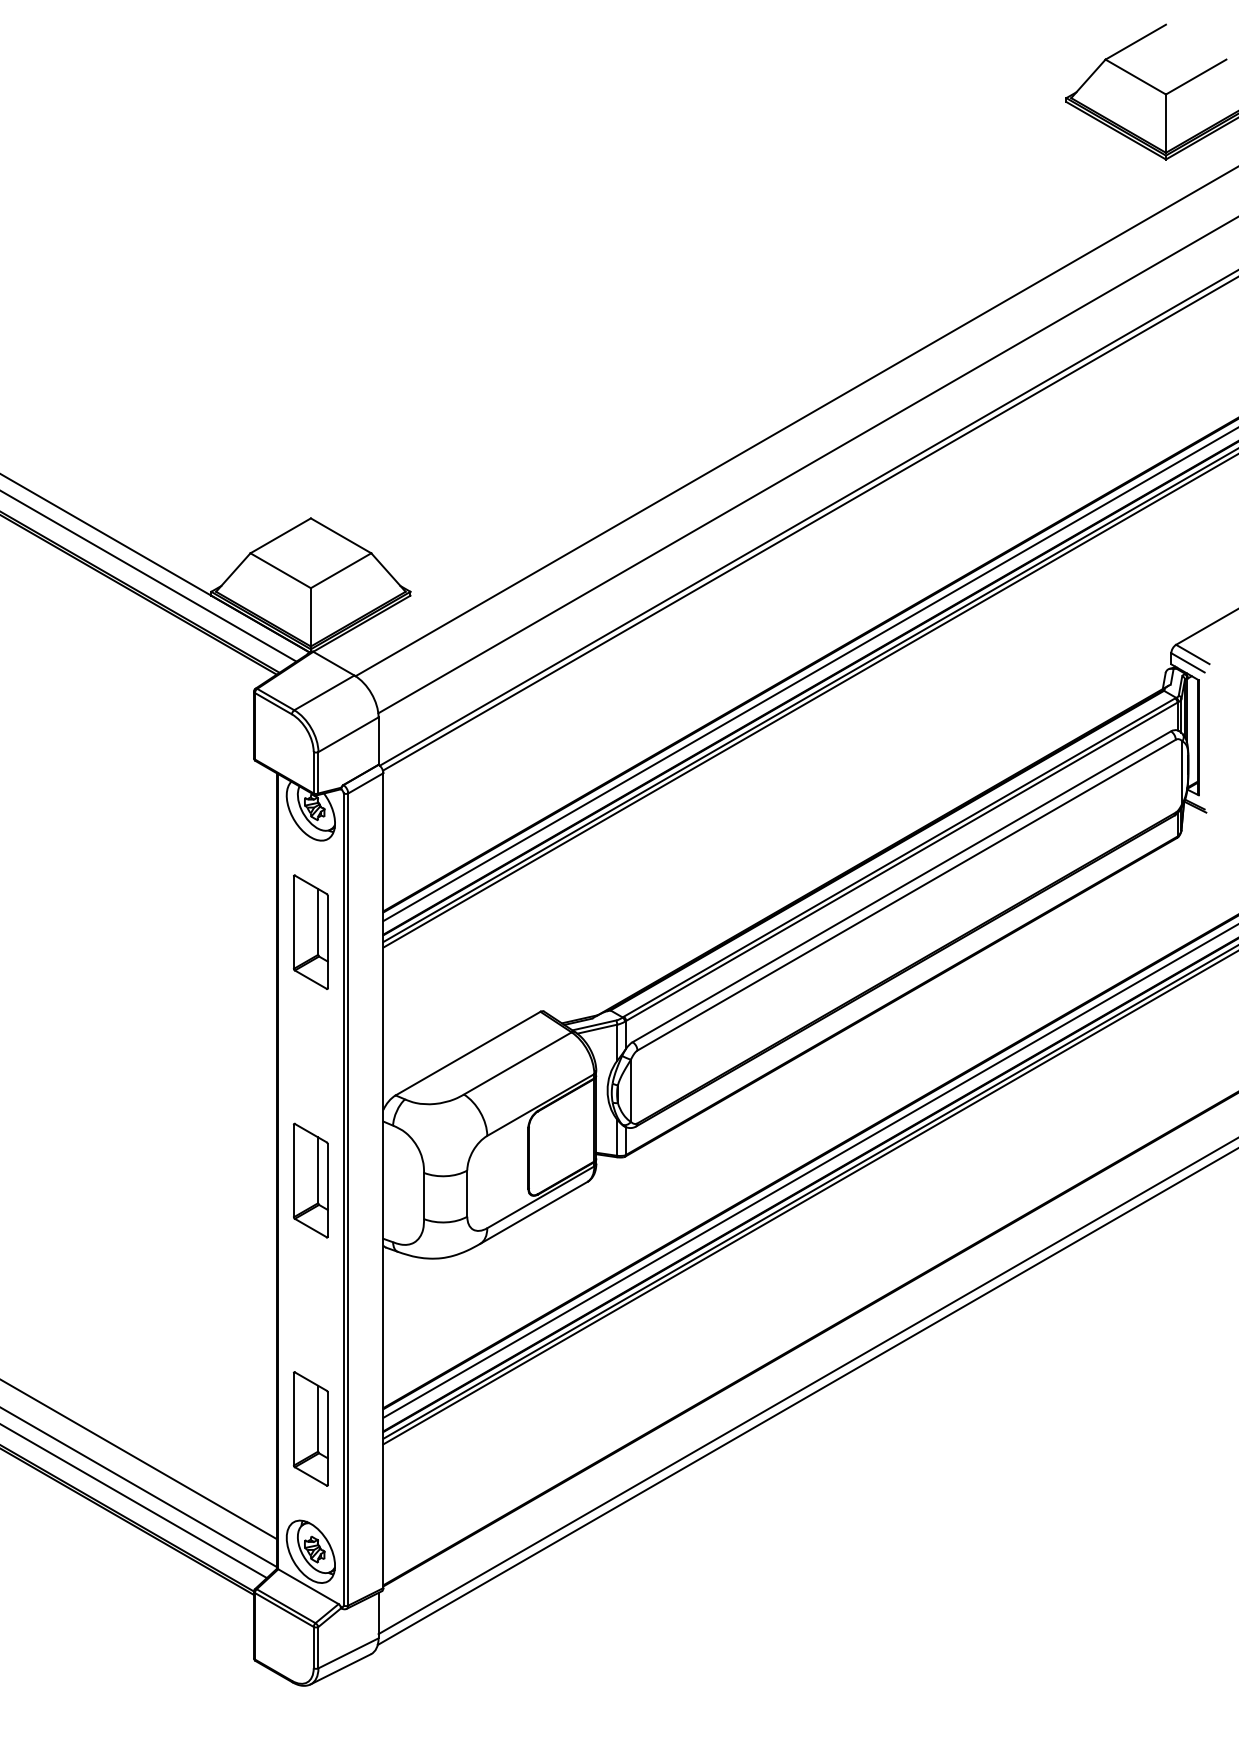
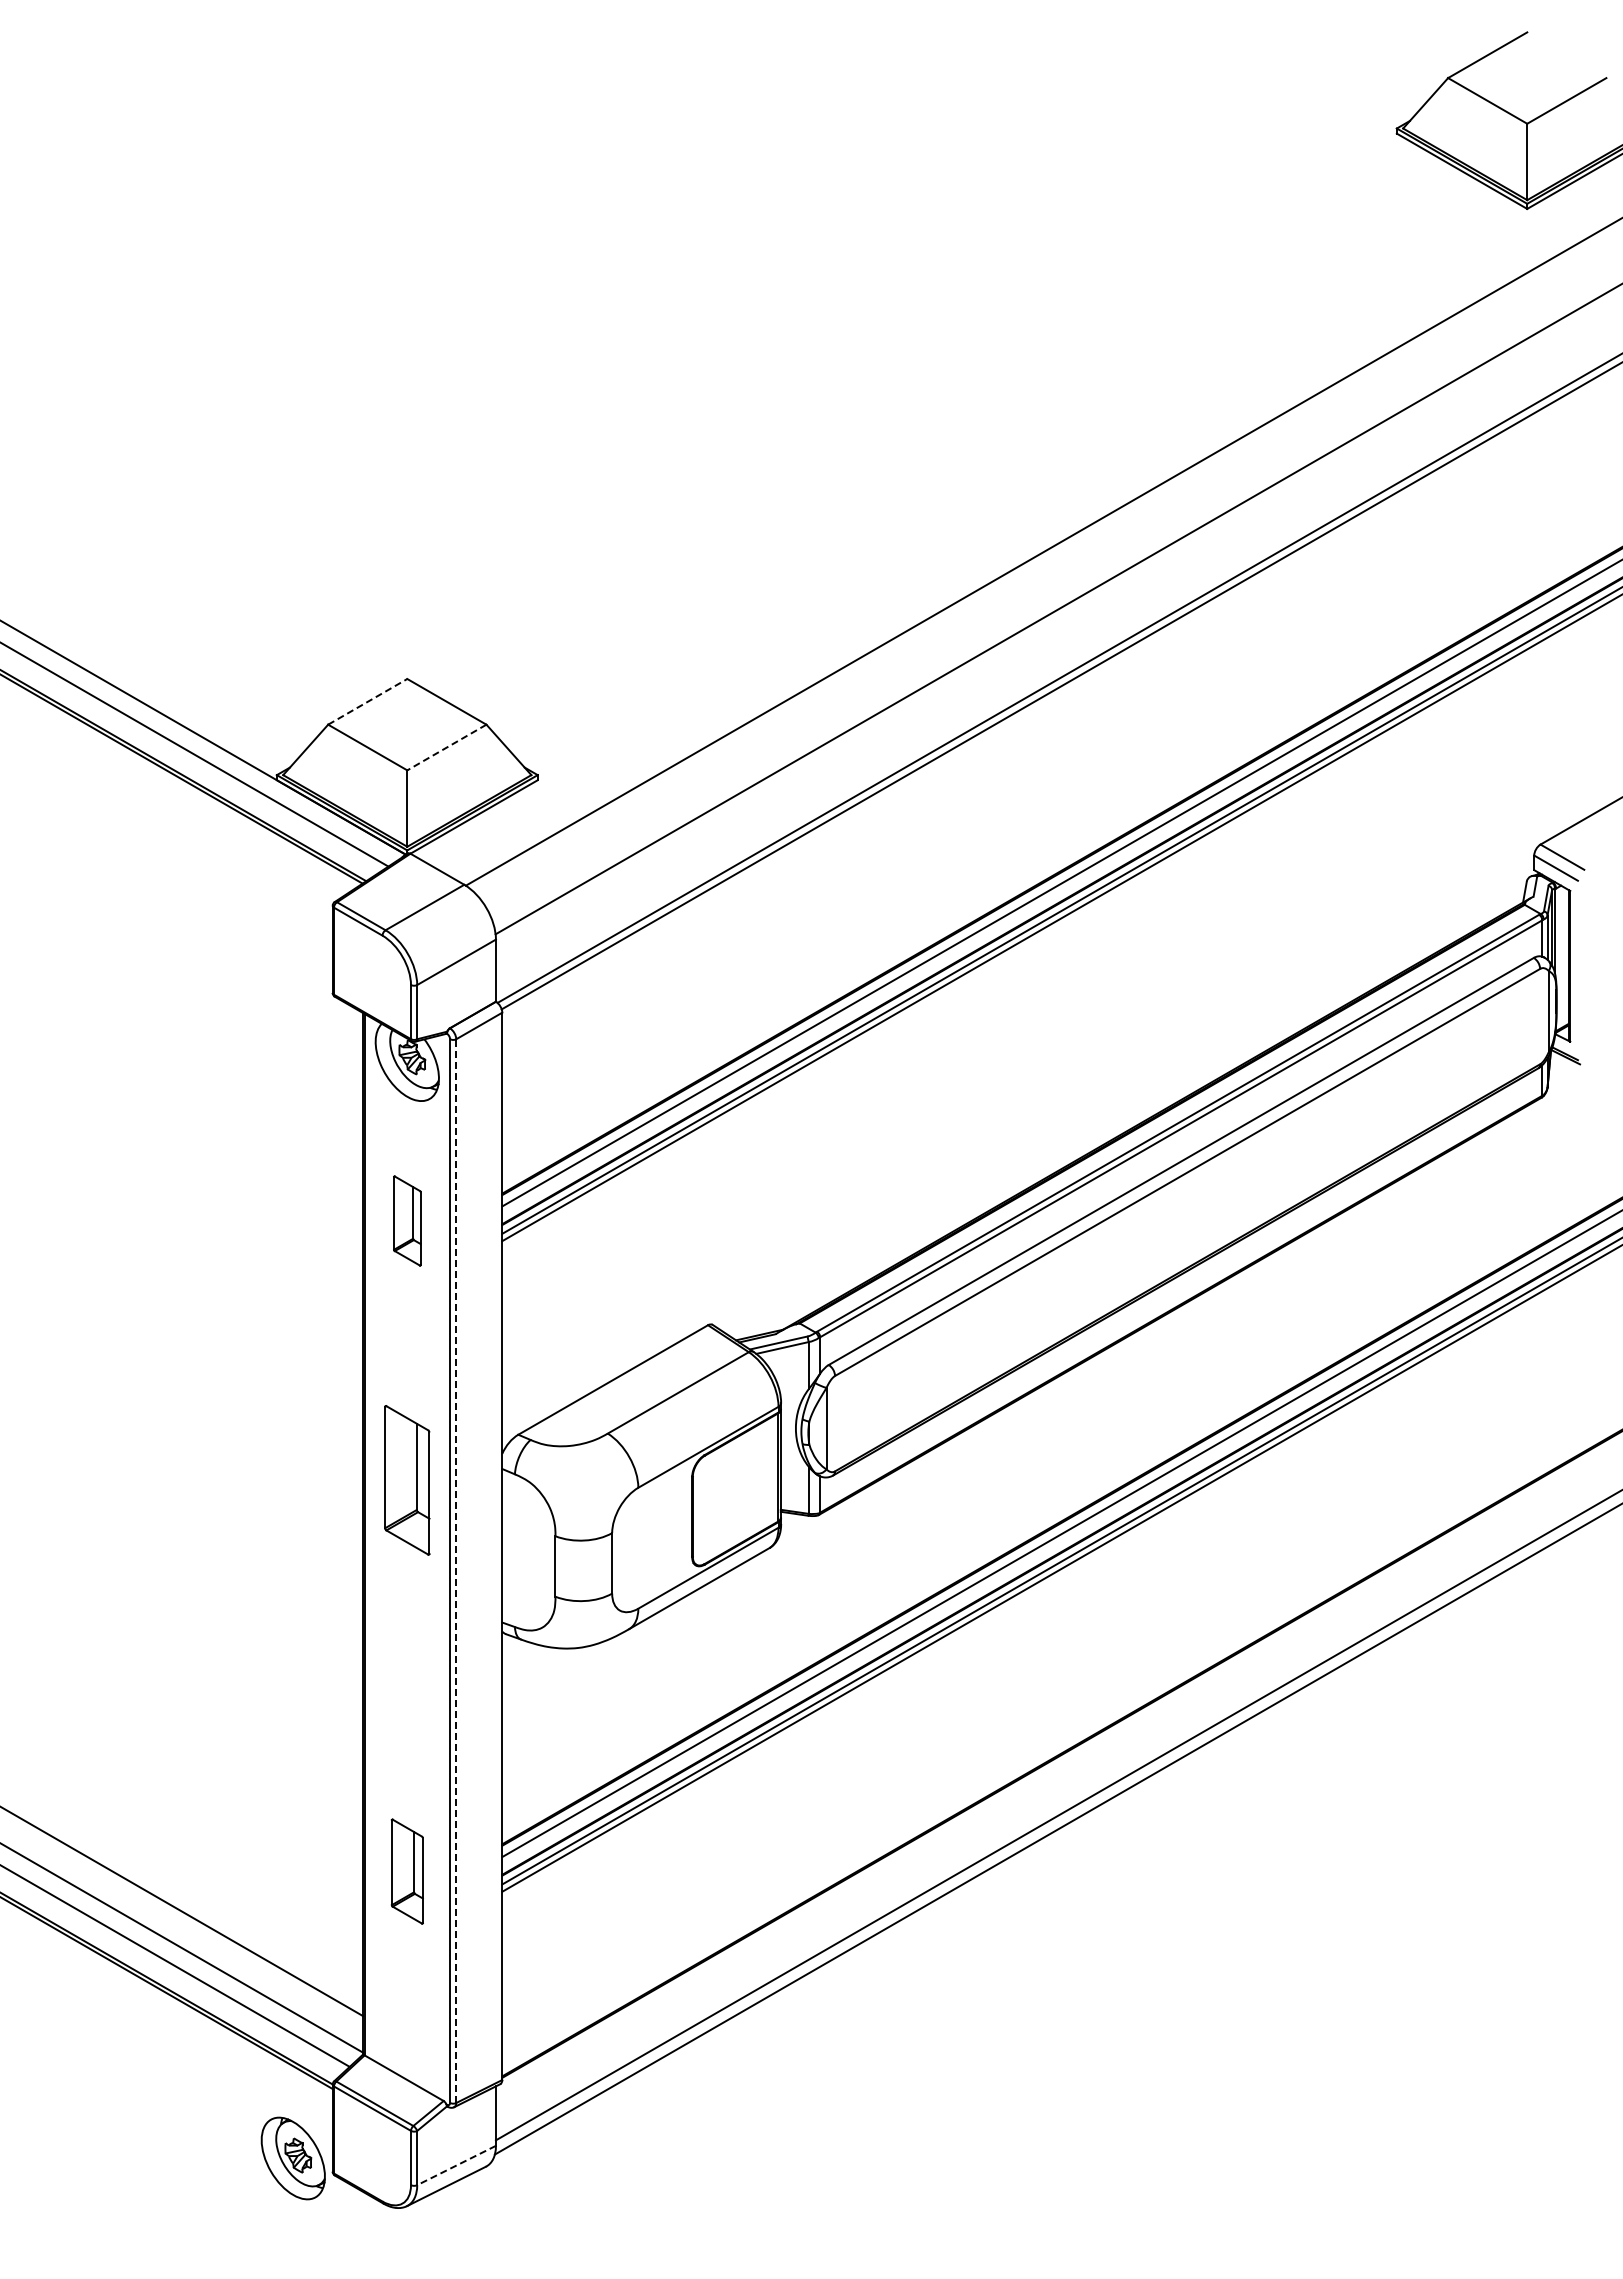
line: (280, 535) -> (367, 701), solid -> dashed
line: (340, 570) -> (446, 747), solid -> dashed
part: (311, 931) -> (407, 1220), size x0.6
part: (311, 1180) -> (407, 1480), moved
line: (348, 1199) -> (456, 1571), solid -> dashed
part: (311, 1428) -> (407, 1871), size x0.7
part: (310, 1551) -> (292, 2158), moved
line: (348, 1653) -> (456, 2165), solid -> dashed

